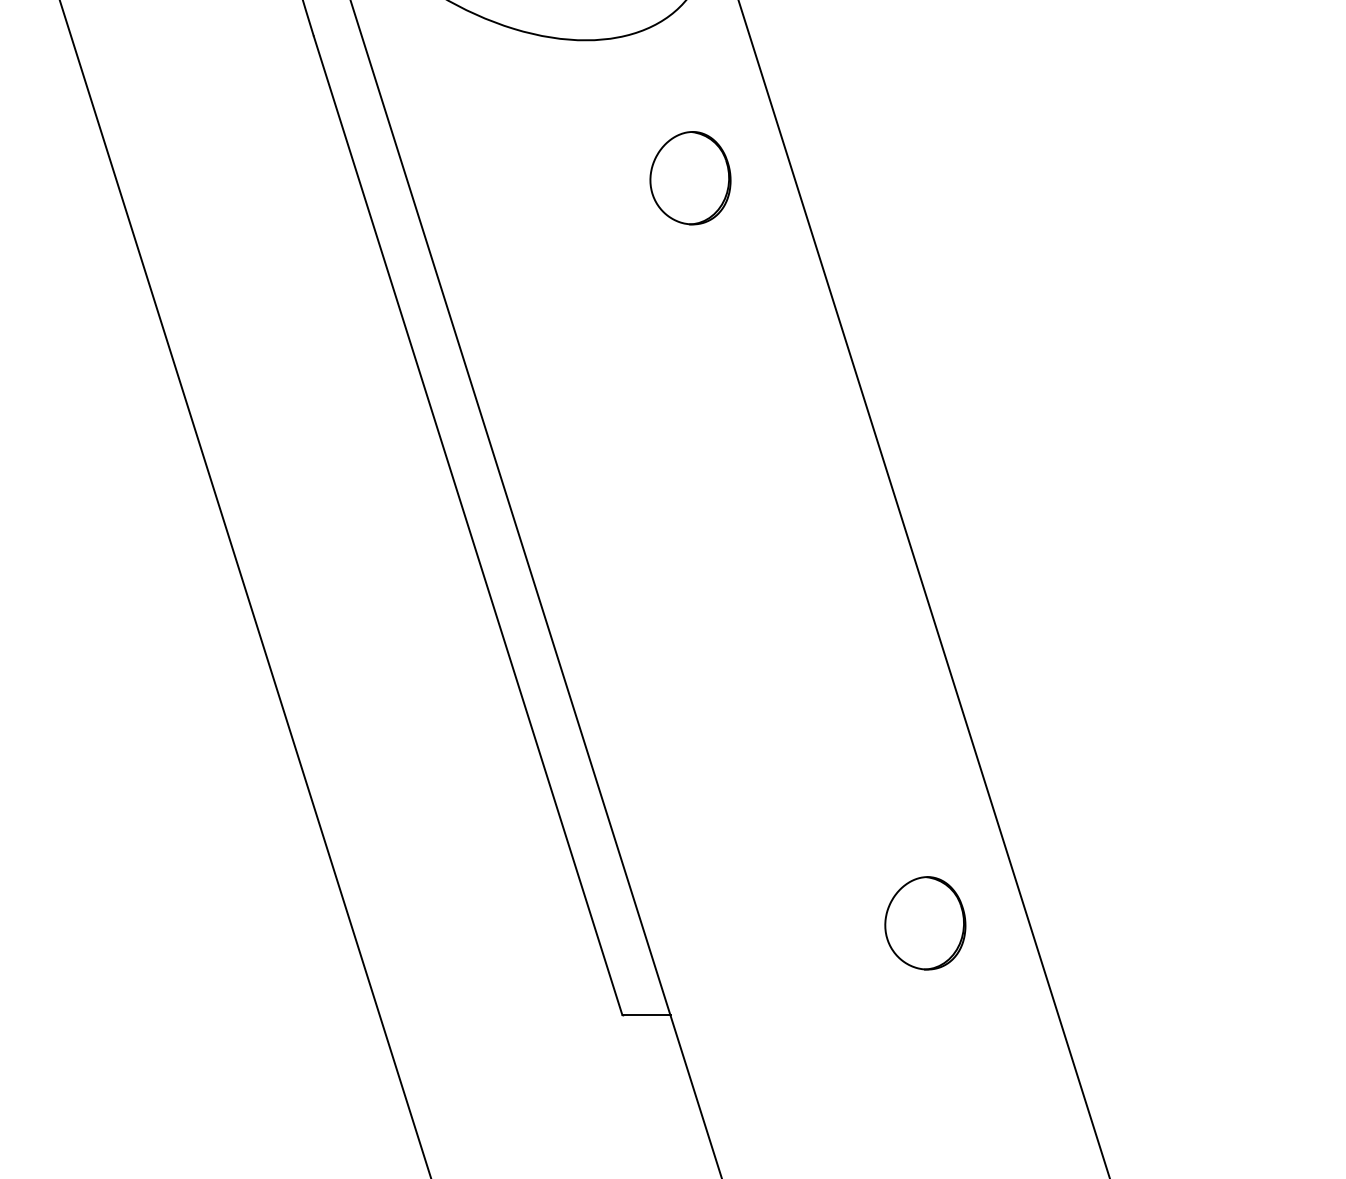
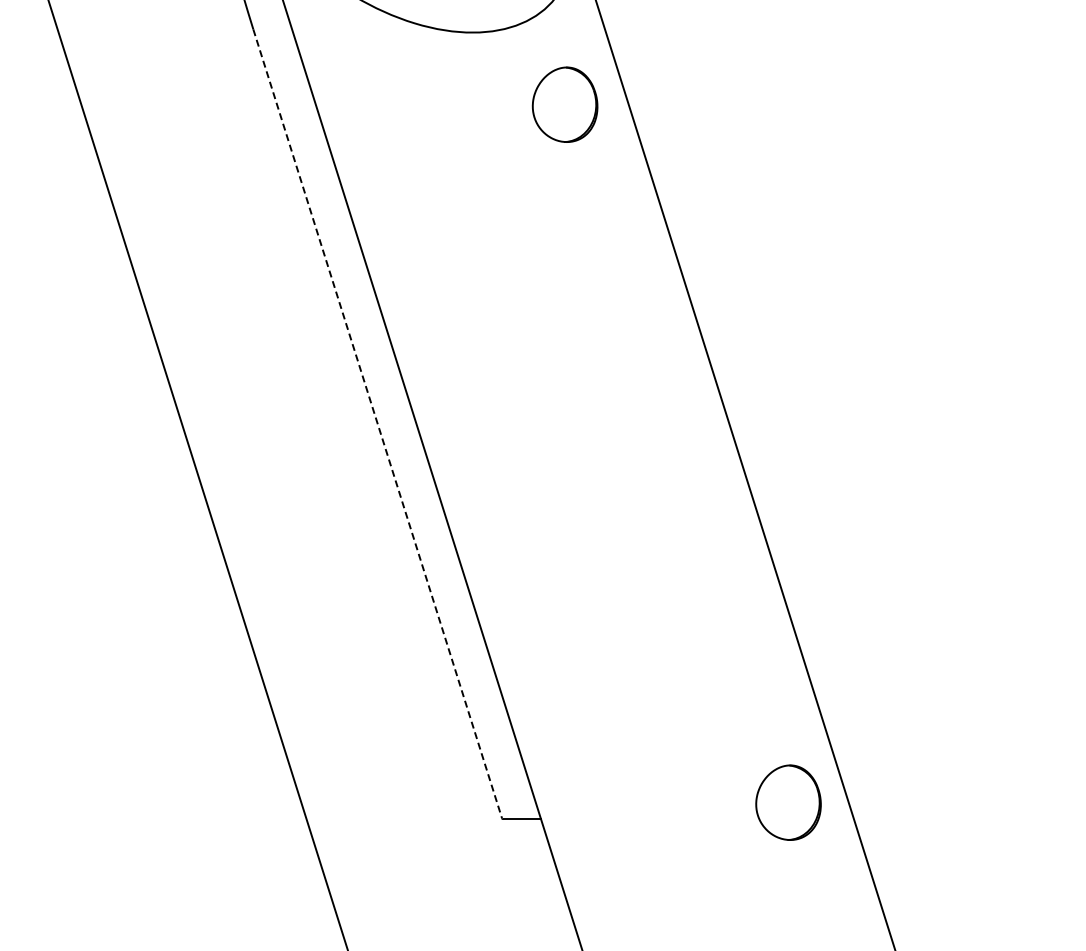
part: (689, 177) -> (564, 104), moved
line: (467, 526) -> (377, 424), solid -> dashed
part: (925, 923) -> (788, 802), moved

